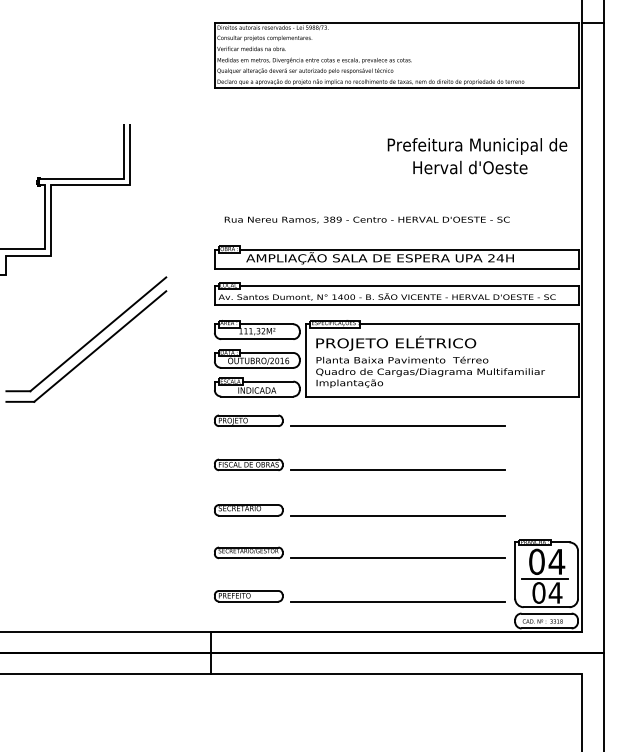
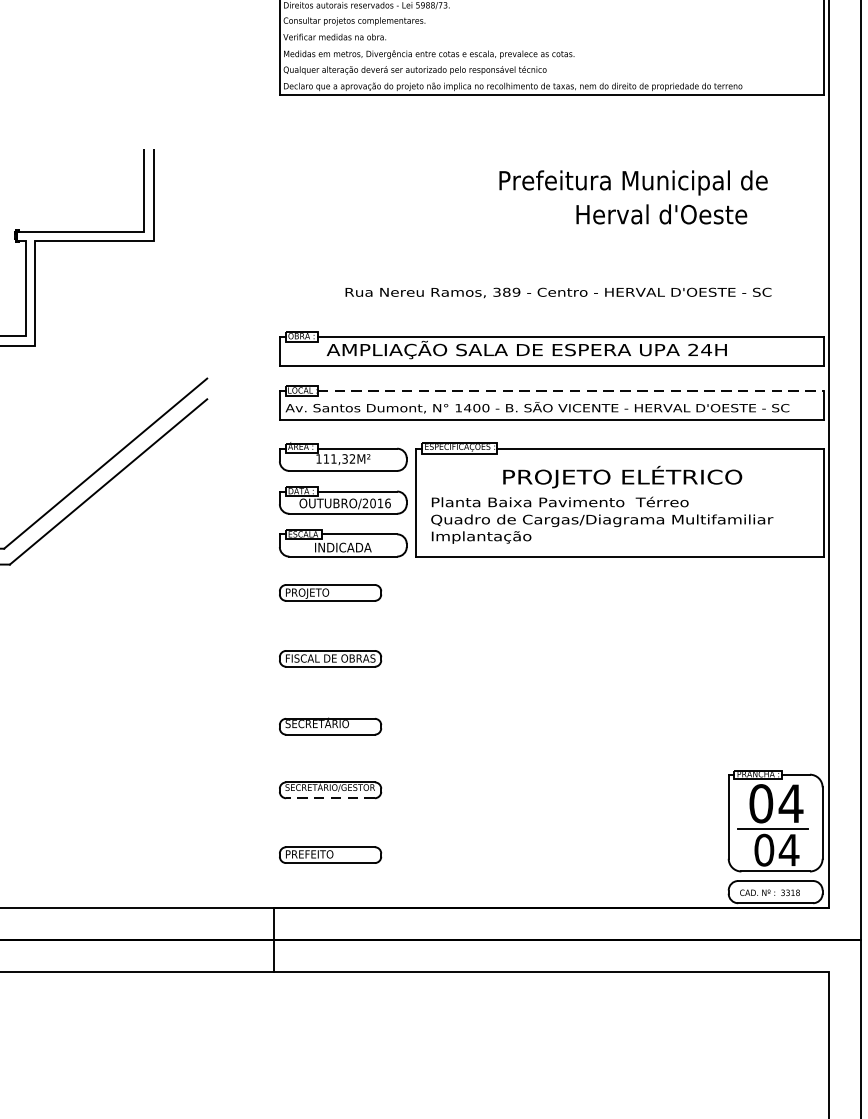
text: (477, 146) -> (633, 182), moved
text: (366, 219) -> (557, 292), moved
line: (410, 285) -> (572, 390), solid -> dashed
text: (396, 342) -> (623, 475), moved
line: (397, 426) -> (552, 601), removed
line: (397, 470) -> (552, 667), removed
line: (397, 515) -> (552, 734), removed
line: (248, 558) -> (330, 798), solid -> dashed
line: (397, 558) -> (552, 798), removed
line: (397, 601) -> (552, 862), removed

